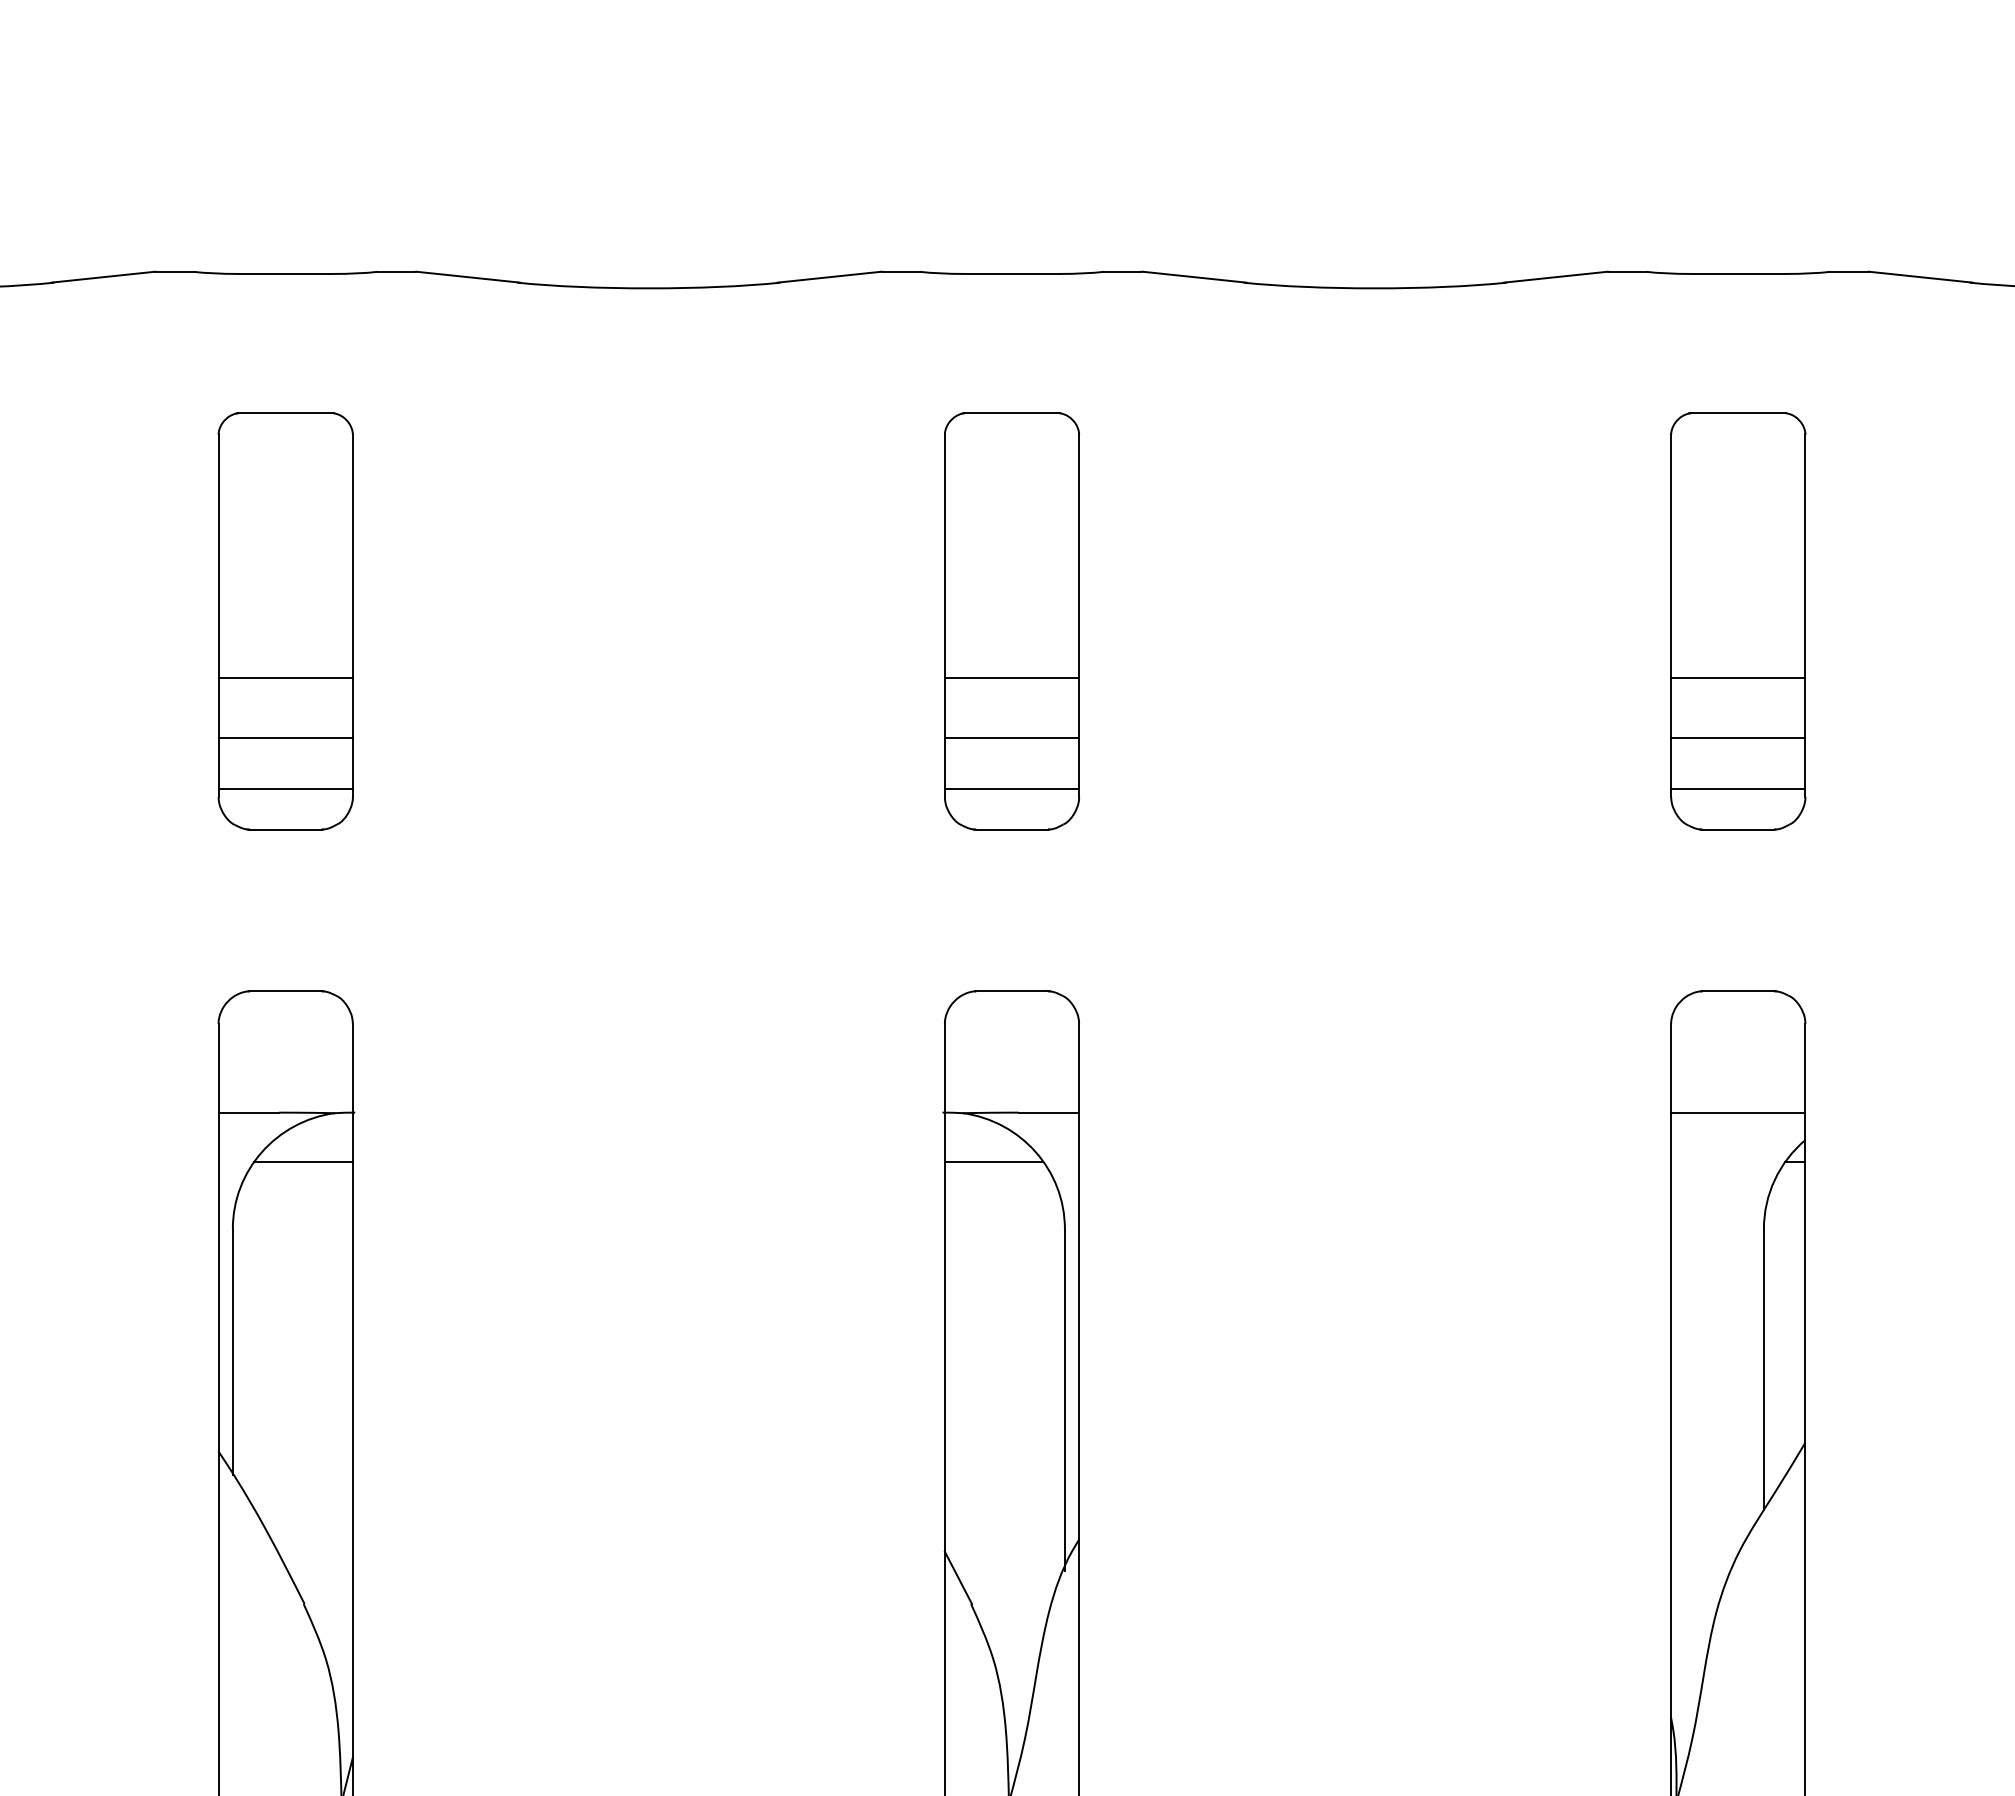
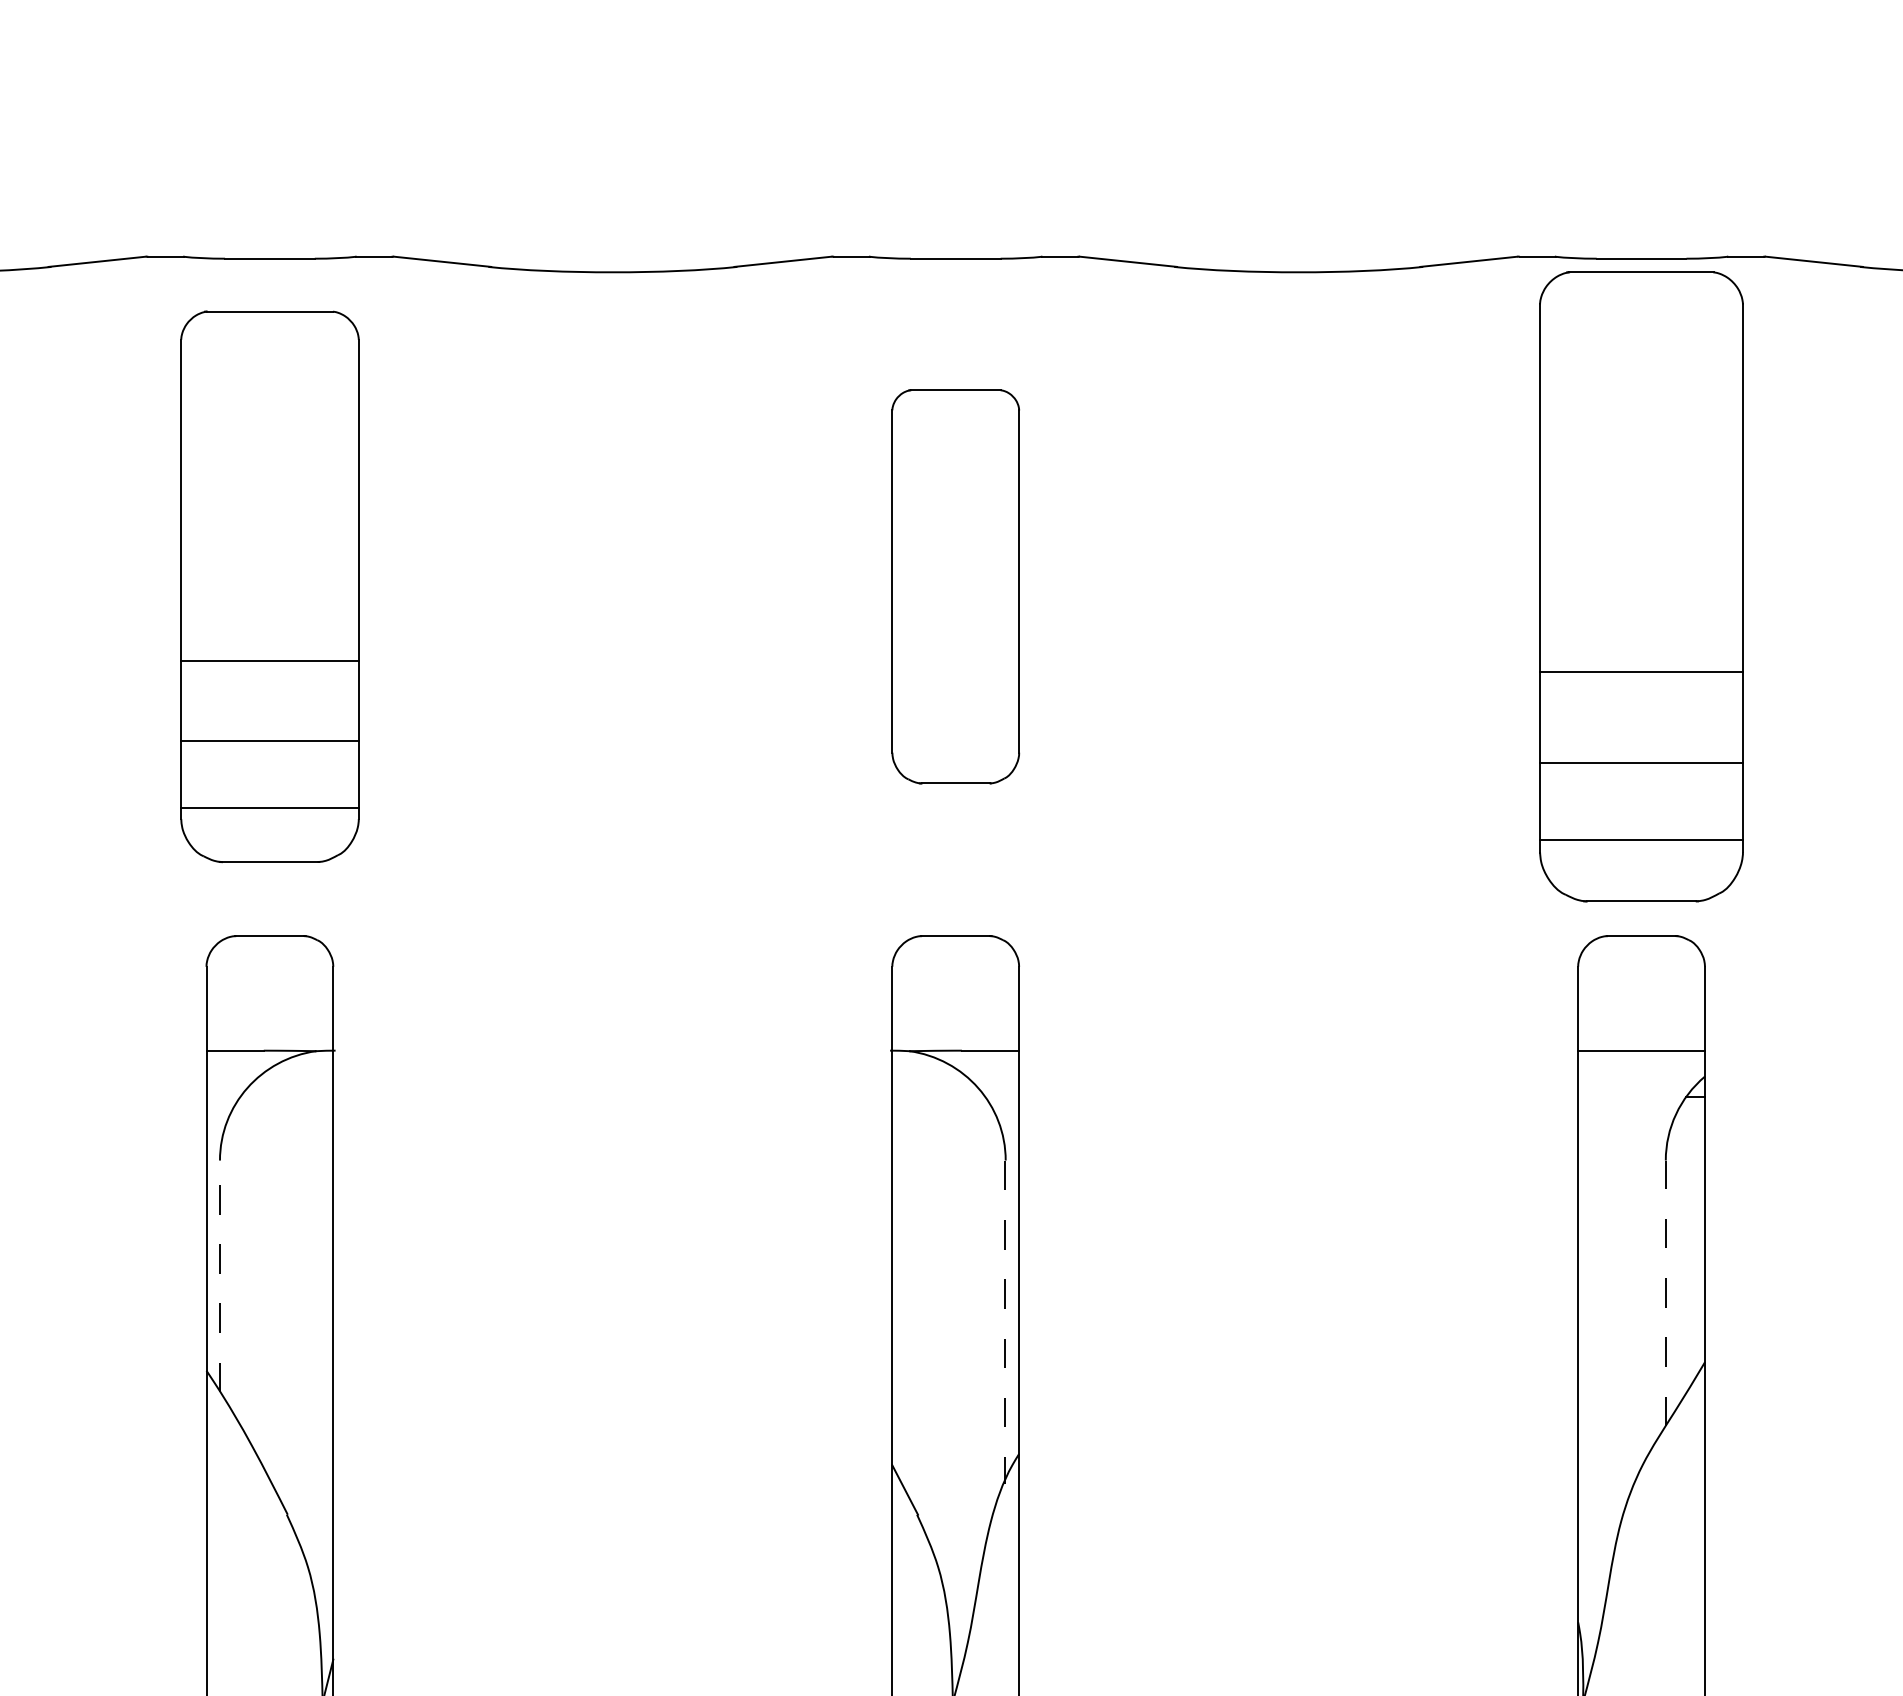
part: (285, 621) -> (269, 586), size x1.4
part: (1738, 621) -> (1641, 586), size x1.6
line: (1011, 677) -> (955, 639), removed
line: (1011, 738) -> (955, 697), removed
line: (1011, 788) -> (955, 744), removed
line: (303, 1161) -> (286, 1096), removed
line: (993, 1161) -> (938, 1096), removed
line: (233, 1351) -> (220, 1276), solid -> dashed
line: (1764, 1369) -> (1666, 1293), solid -> dashed
line: (1064, 1400) -> (1005, 1322), solid -> dashed

